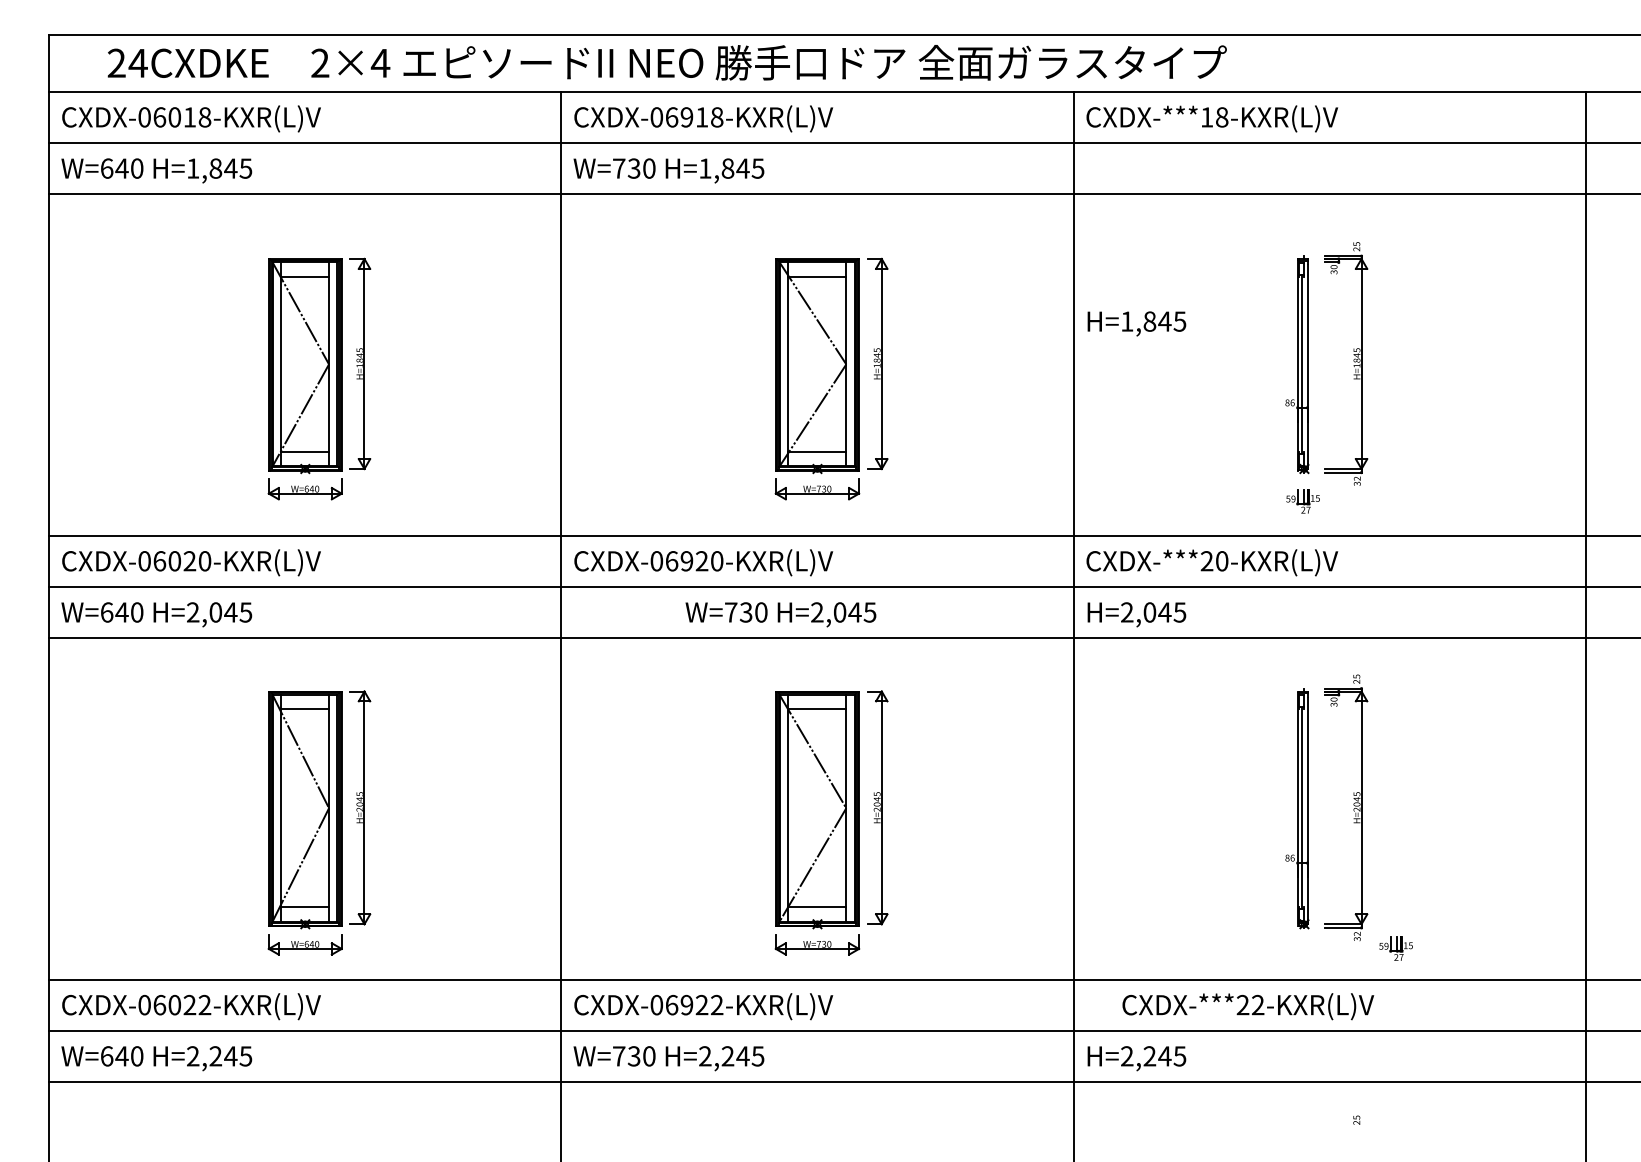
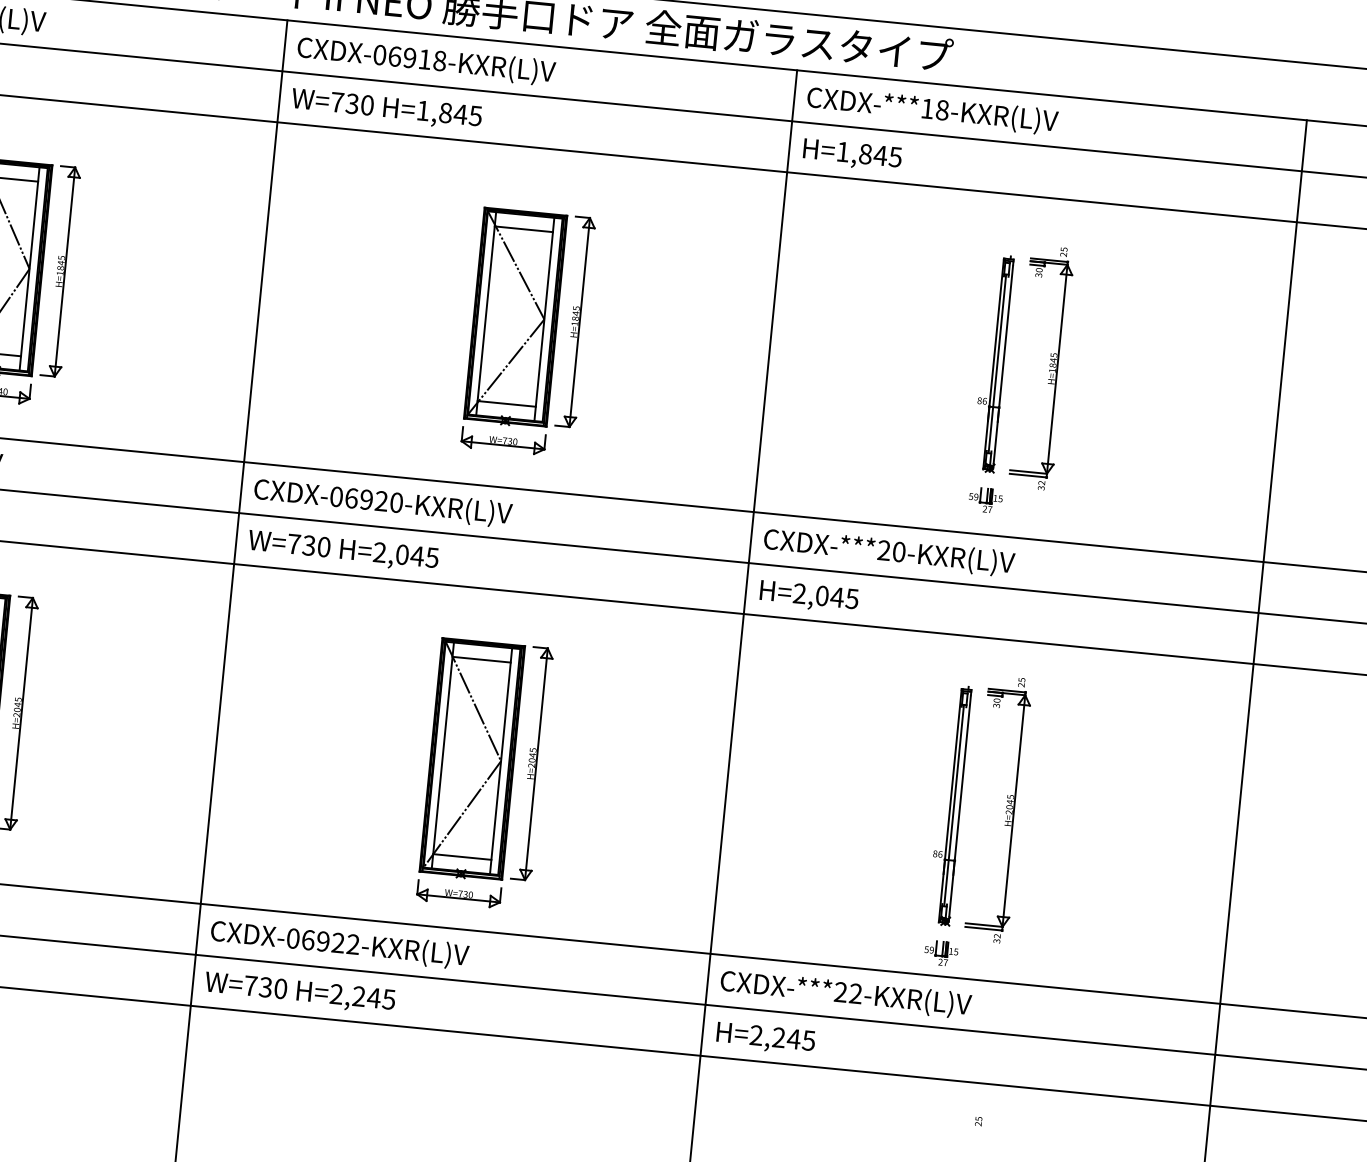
text: (1136, 323) -> (852, 154), moved
text: (780, 614) -> (343, 551), moved
part: (1395, 948) -> (940, 953), moved
text: (1248, 1006) -> (846, 994), moved

